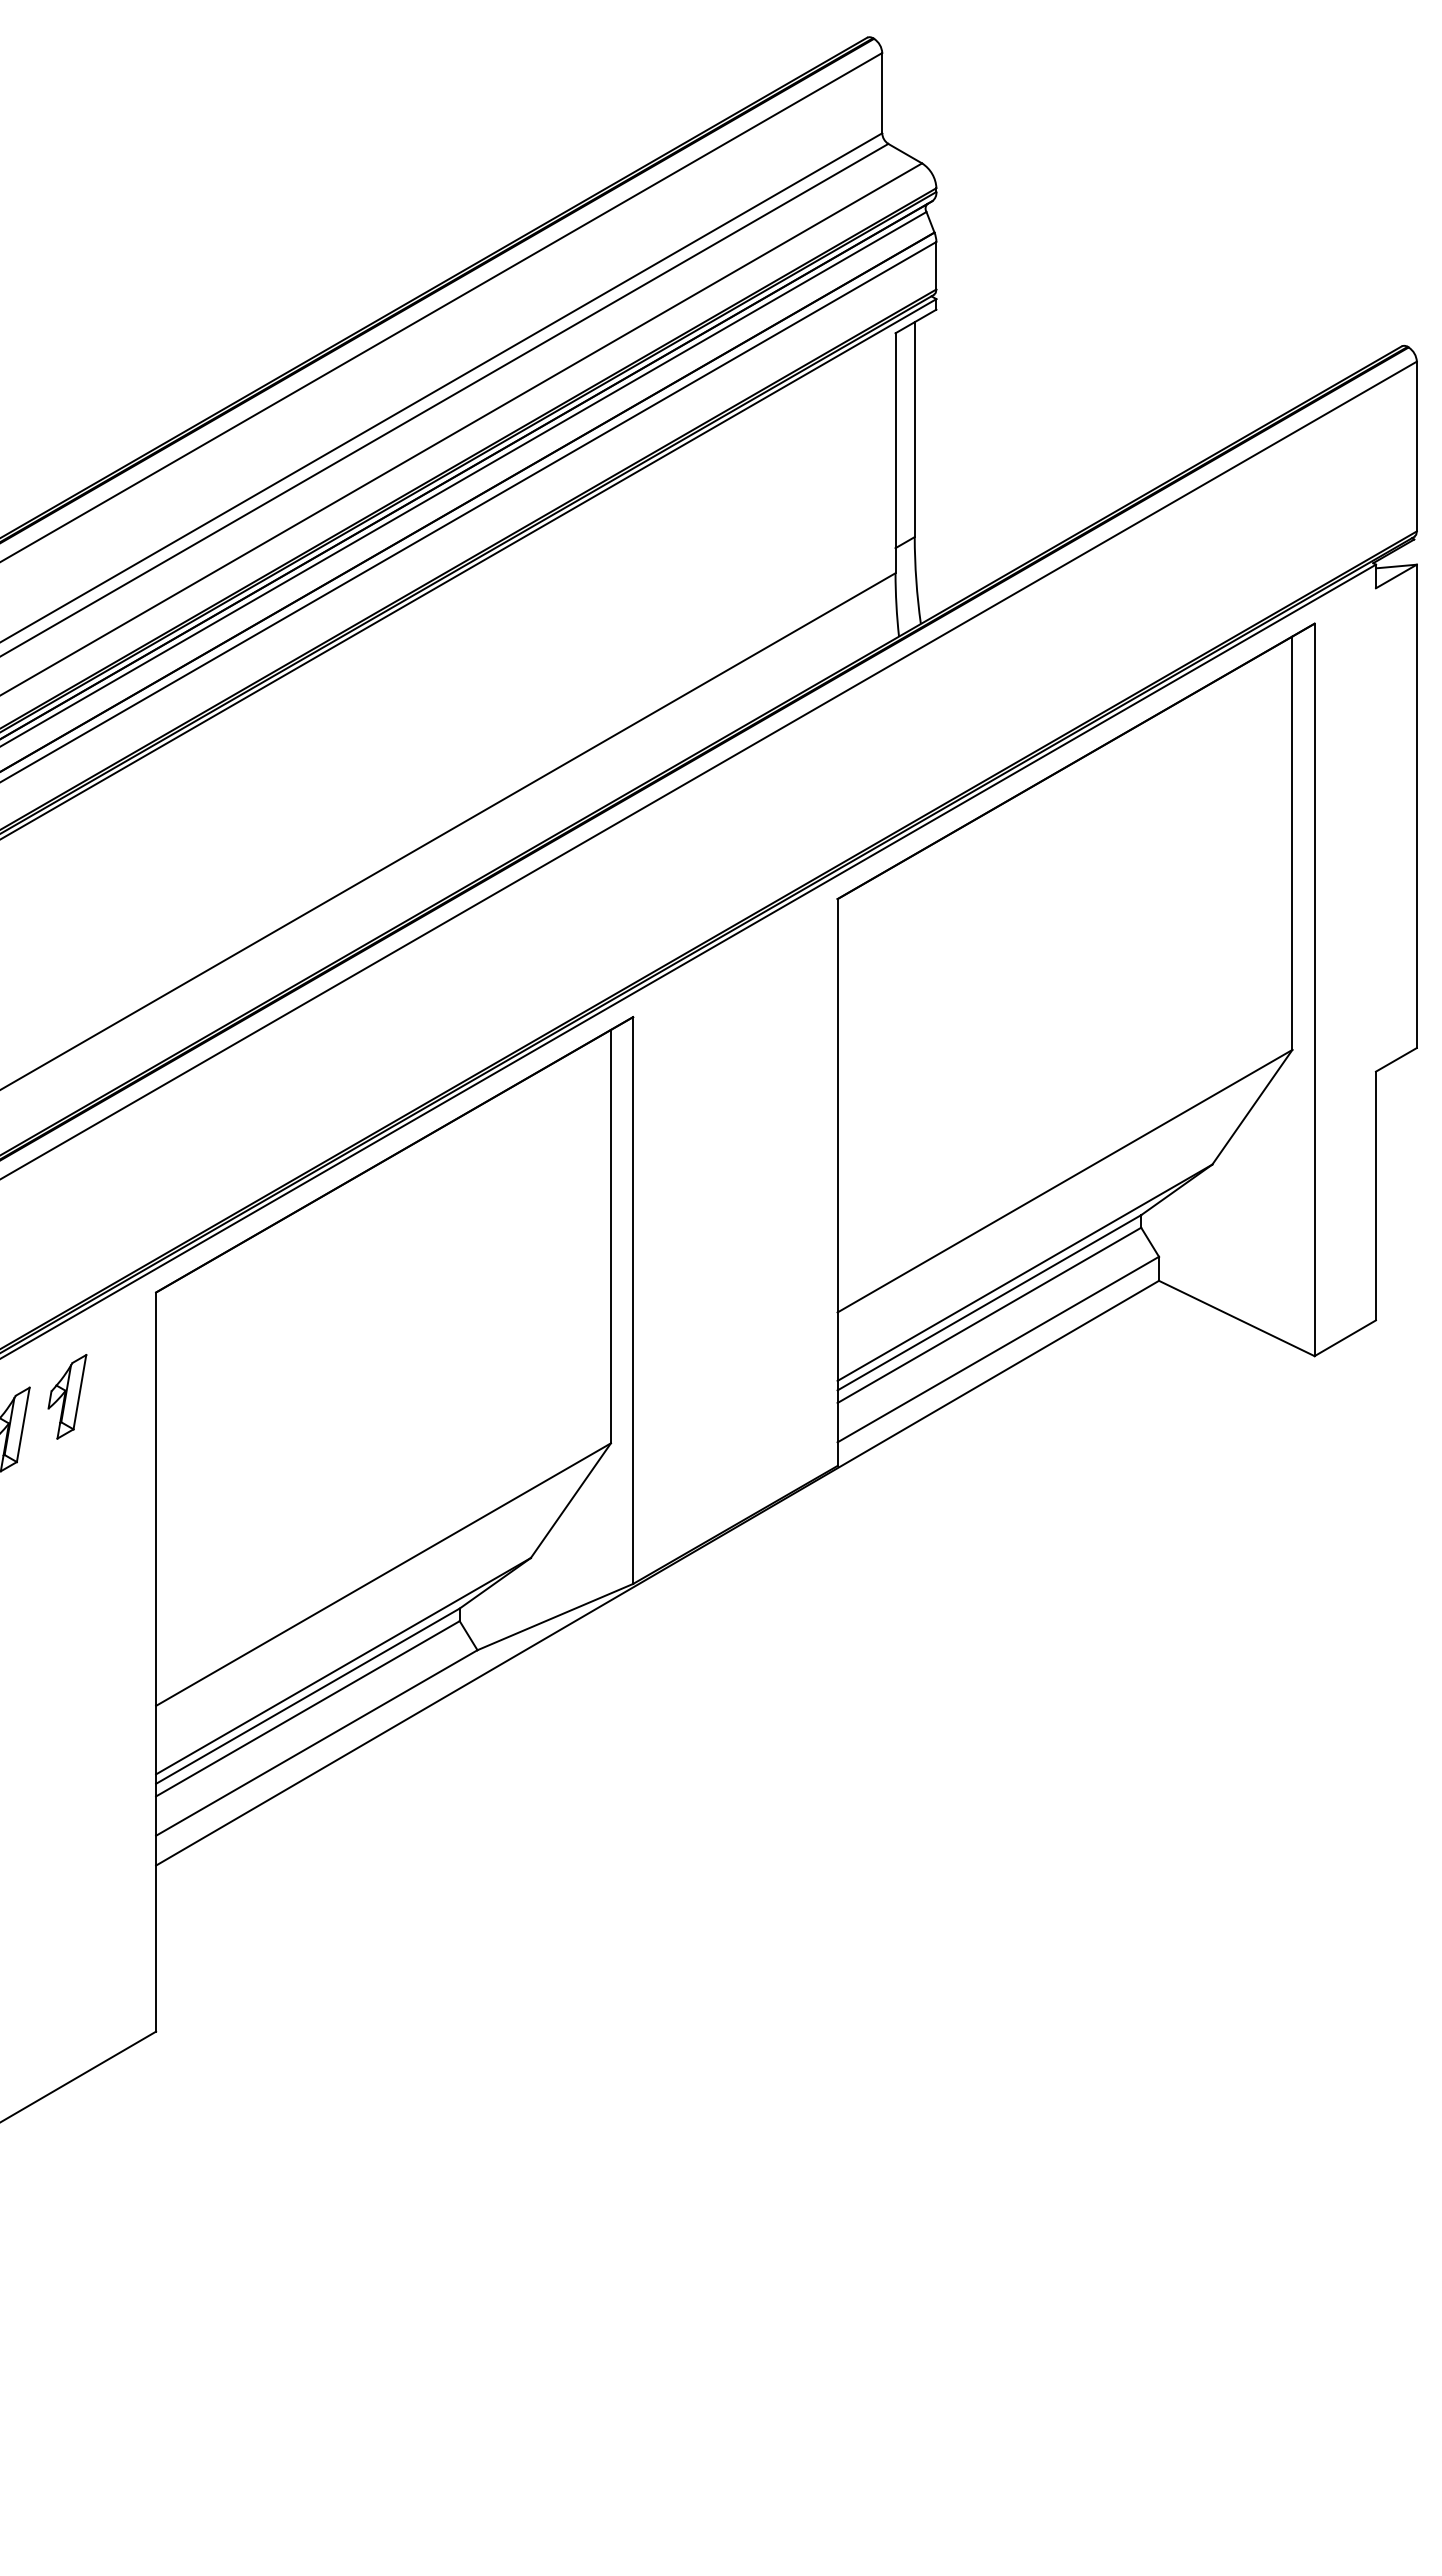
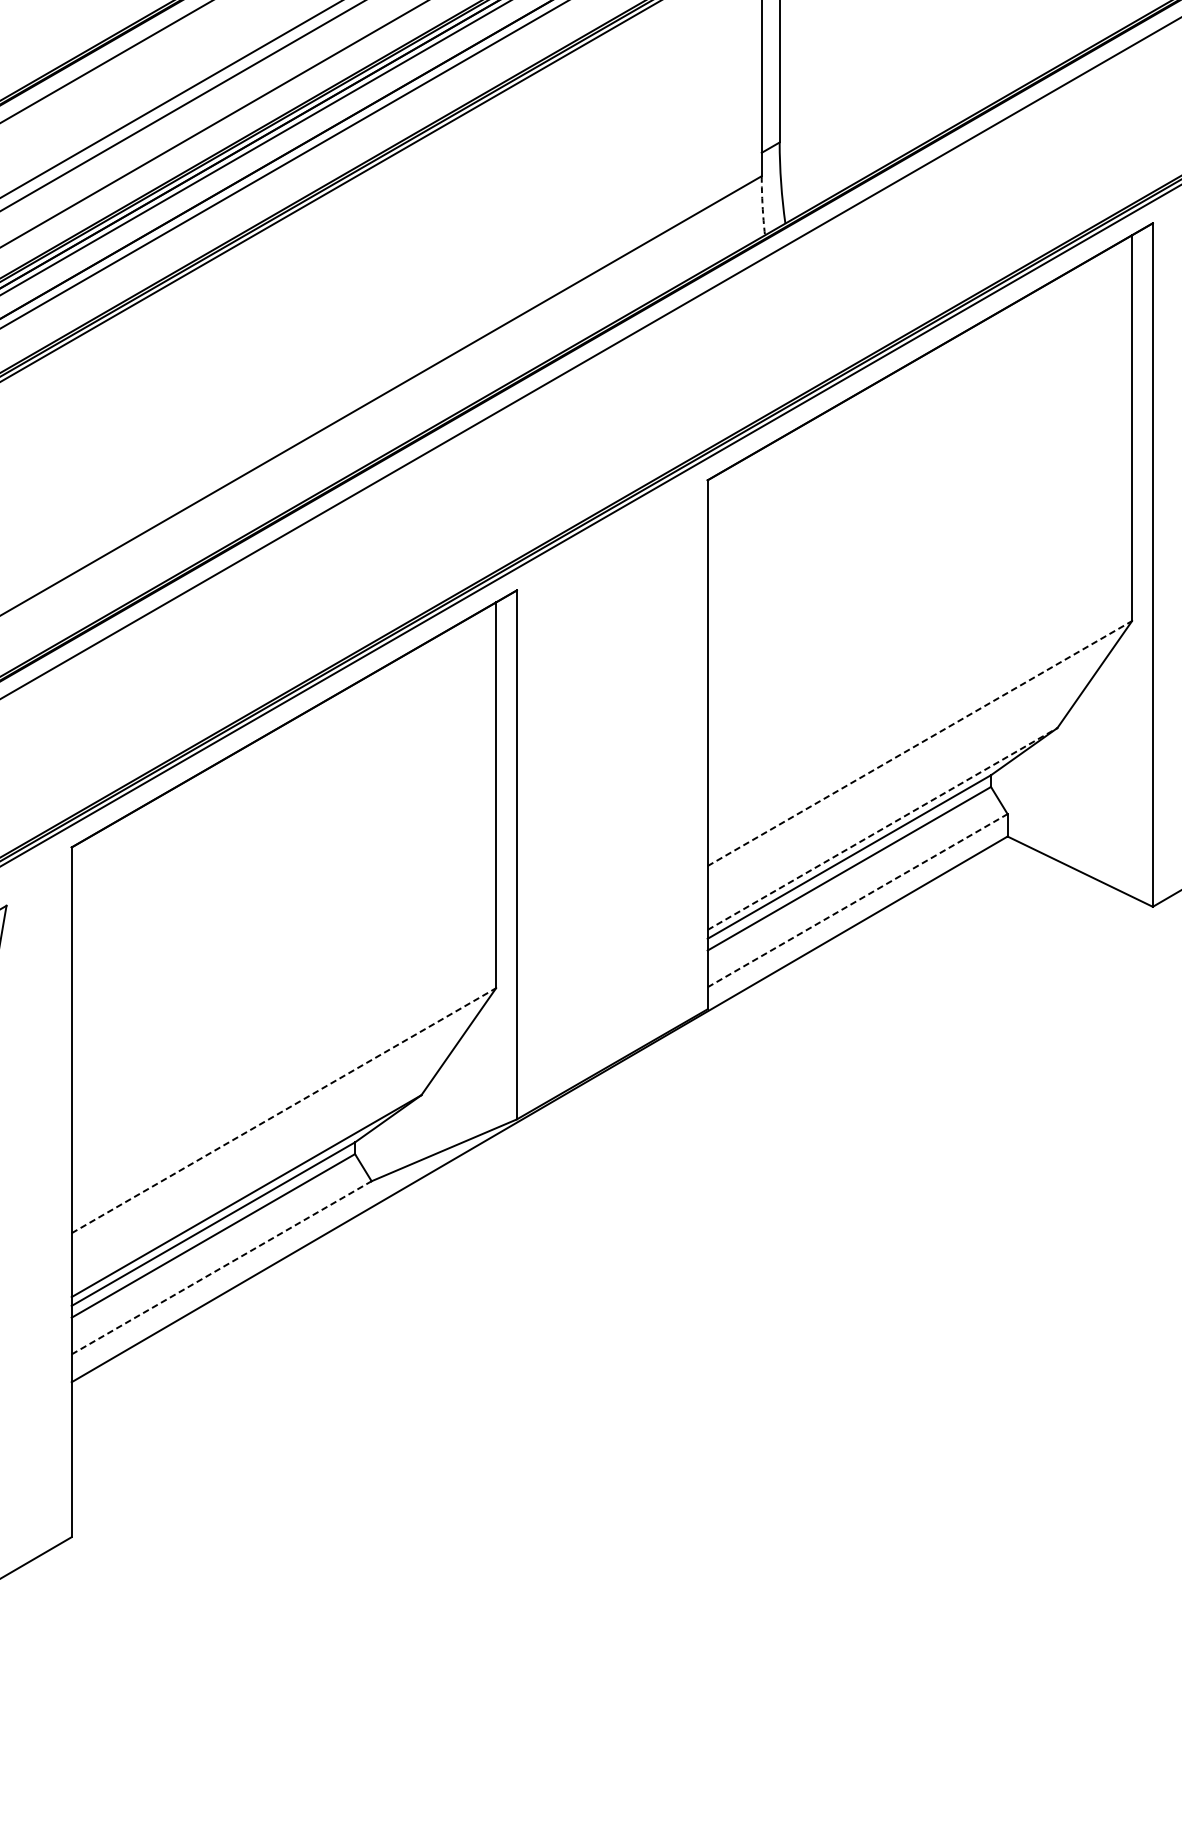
arc: (896, 604) -> (762, 205), solid -> dashed
line: (1065, 1181) -> (920, 743), solid -> dashed
line: (1025, 1272) -> (883, 828), solid -> dashed
line: (998, 1349) -> (857, 900), solid -> dashed
line: (383, 1574) -> (283, 1110), solid -> dashed
line: (316, 1742) -> (221, 1267), solid -> dashed

